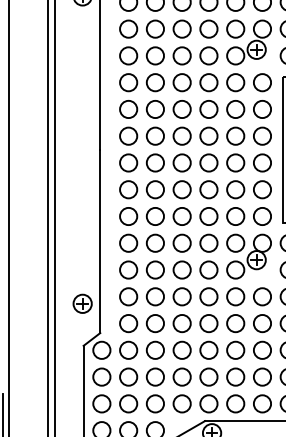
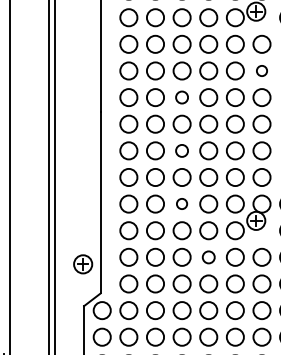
circle: (262, 109) -> (262, 71), size x0.6
circle: (181, 135) -> (181, 96), size x0.7
circle: (181, 189) -> (181, 150), size x0.7
circle: (181, 242) -> (181, 203), size x0.6
circle: (208, 296) -> (208, 257), size x0.7

